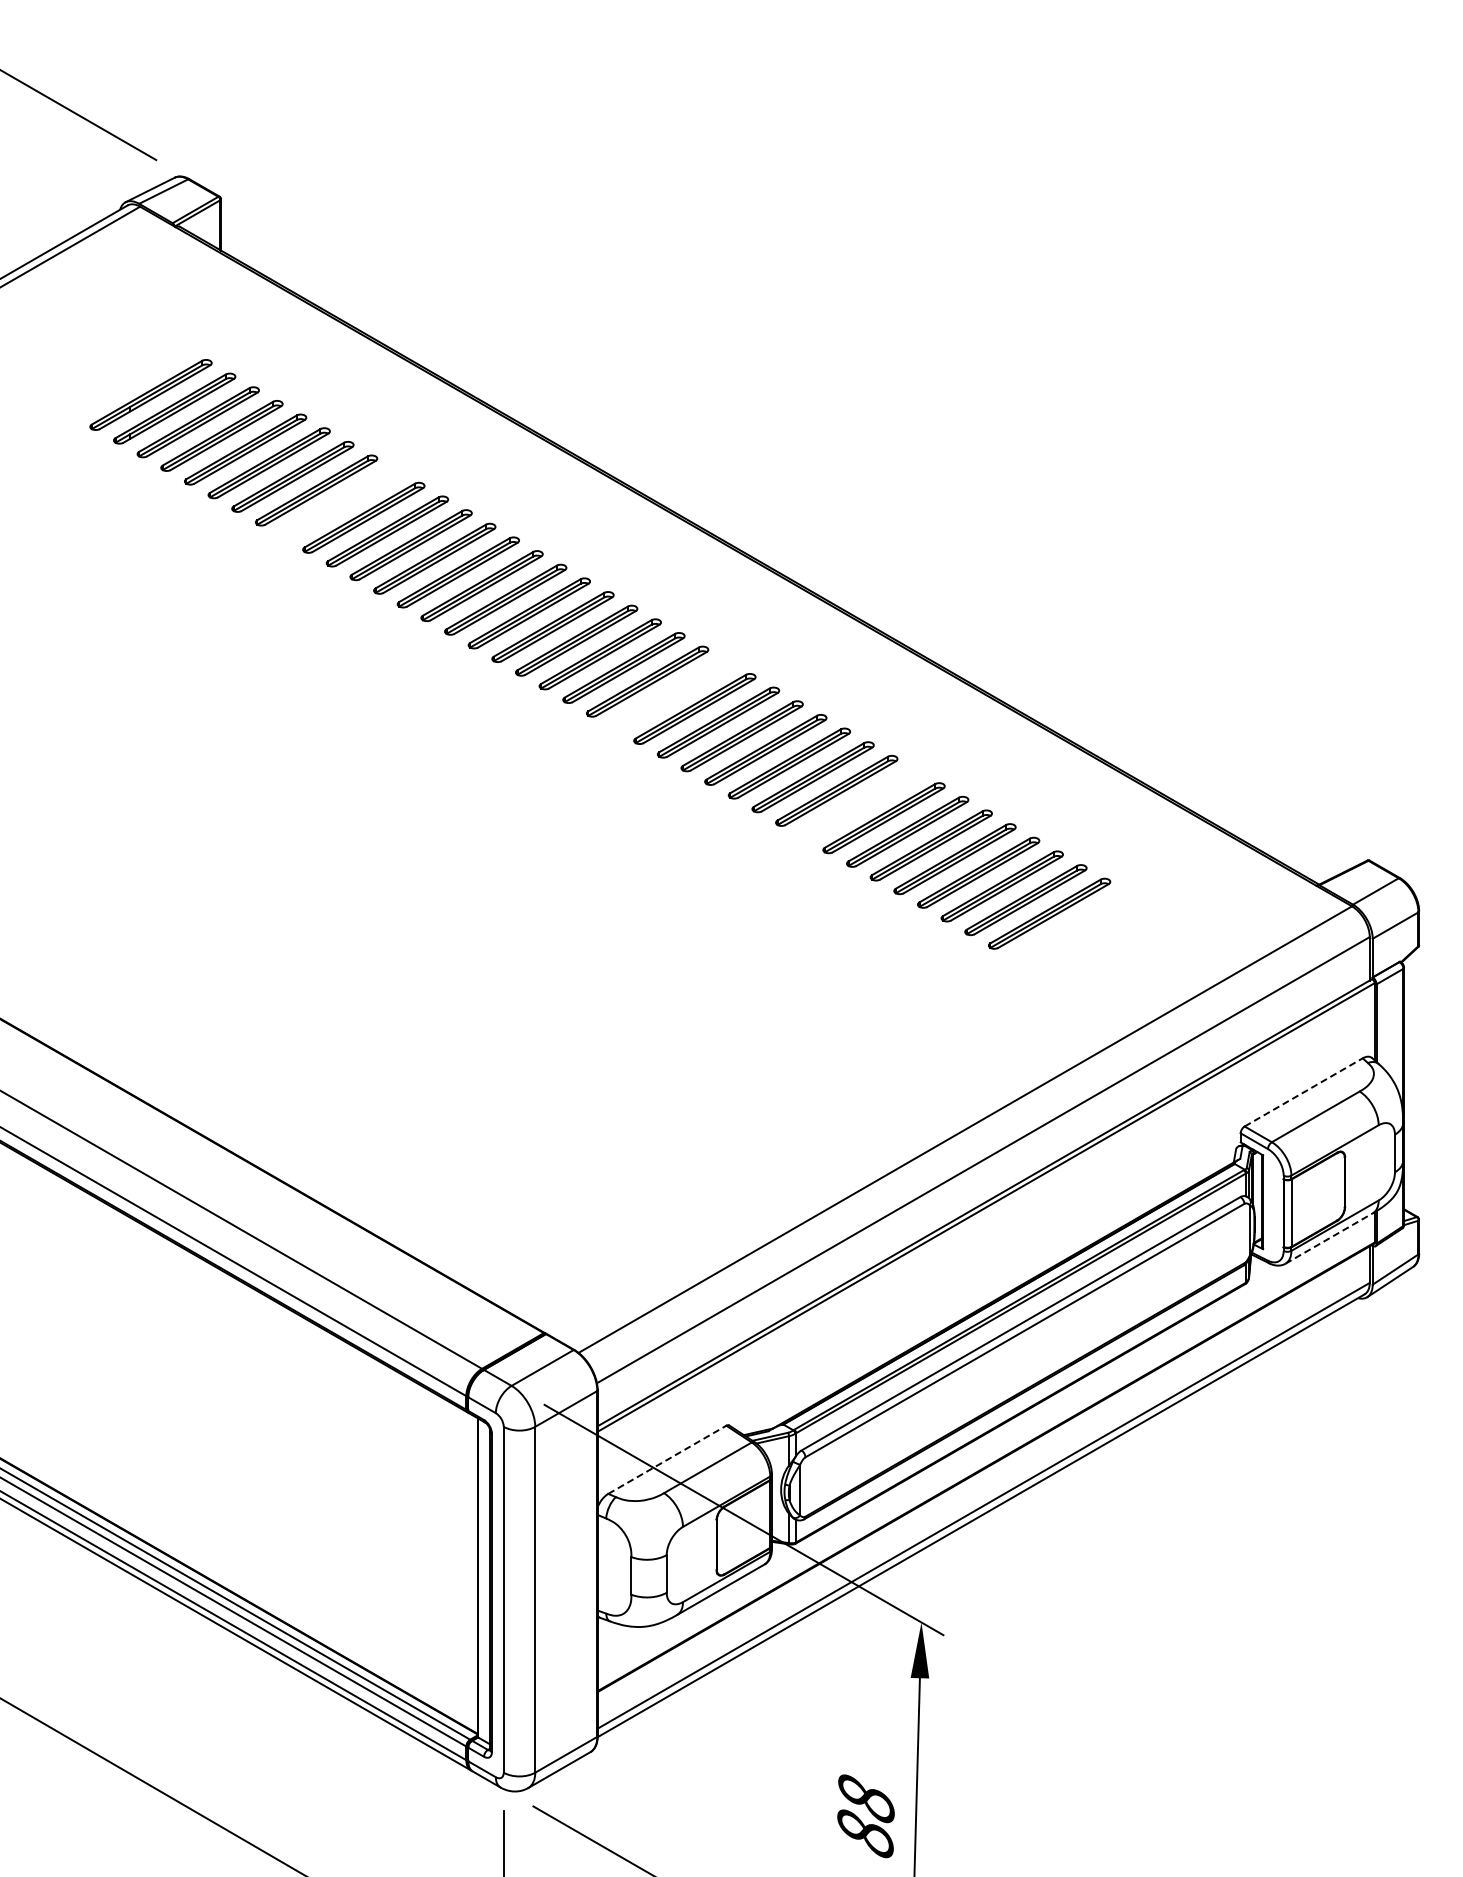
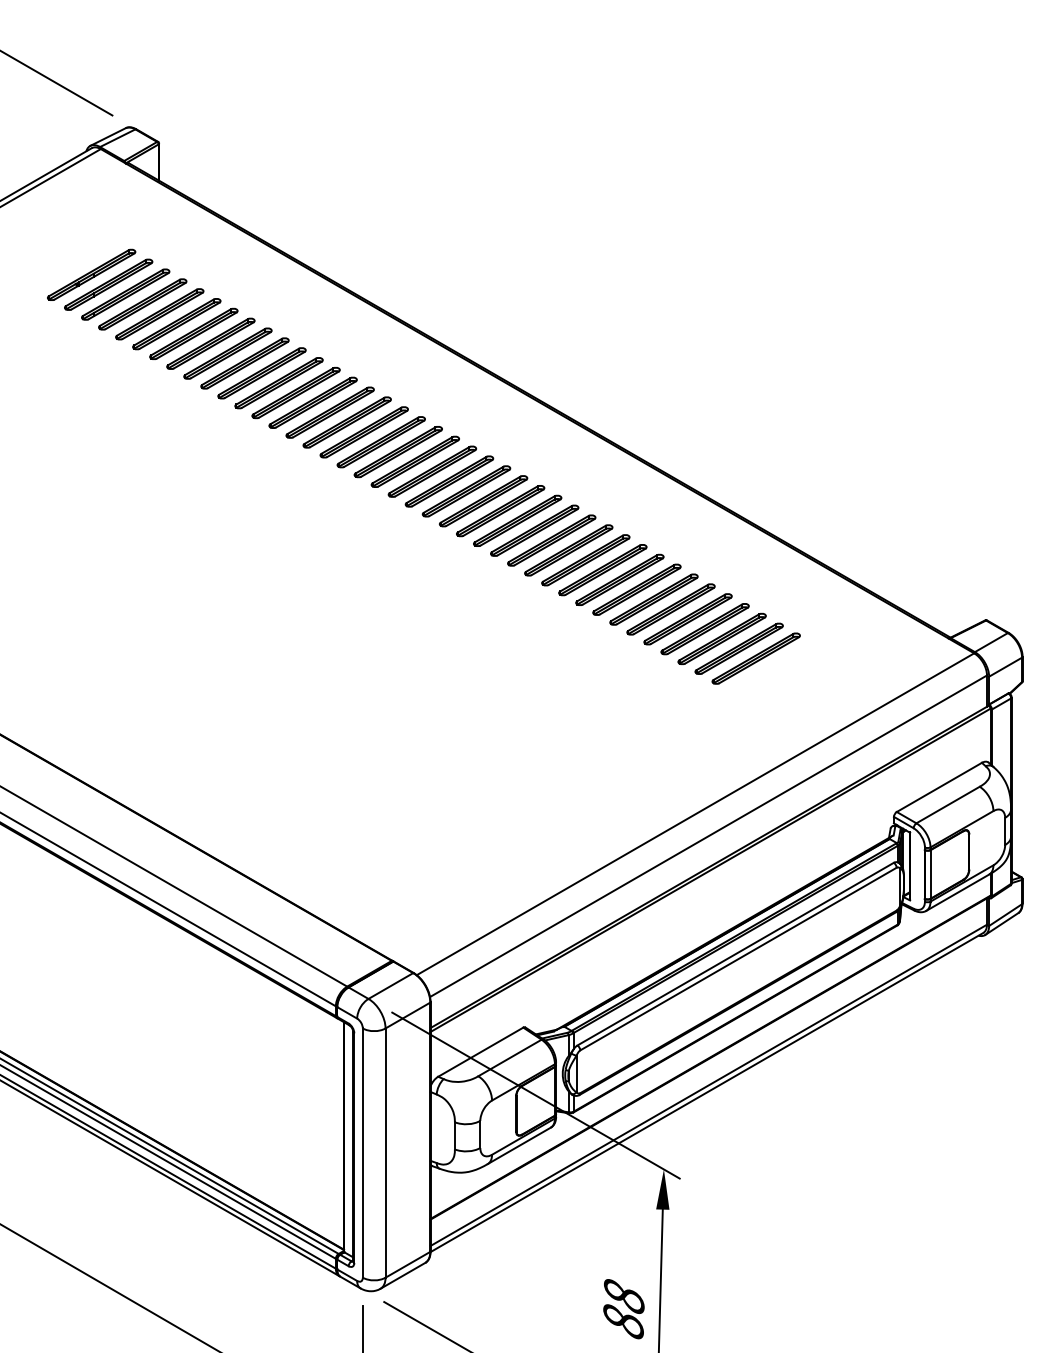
part: (126, 381) -> (90, 275), added
part: (339, 504) -> (244, 363), added
part: (670, 695) -> (483, 501), added
part: (859, 804) -> (619, 579), added
line: (1304, 1092) -> (939, 787), dashed -> solid
line: (1329, 1238) -> (957, 892), dashed -> solid
line: (667, 1459) -> (480, 1051), dashed -> solid

